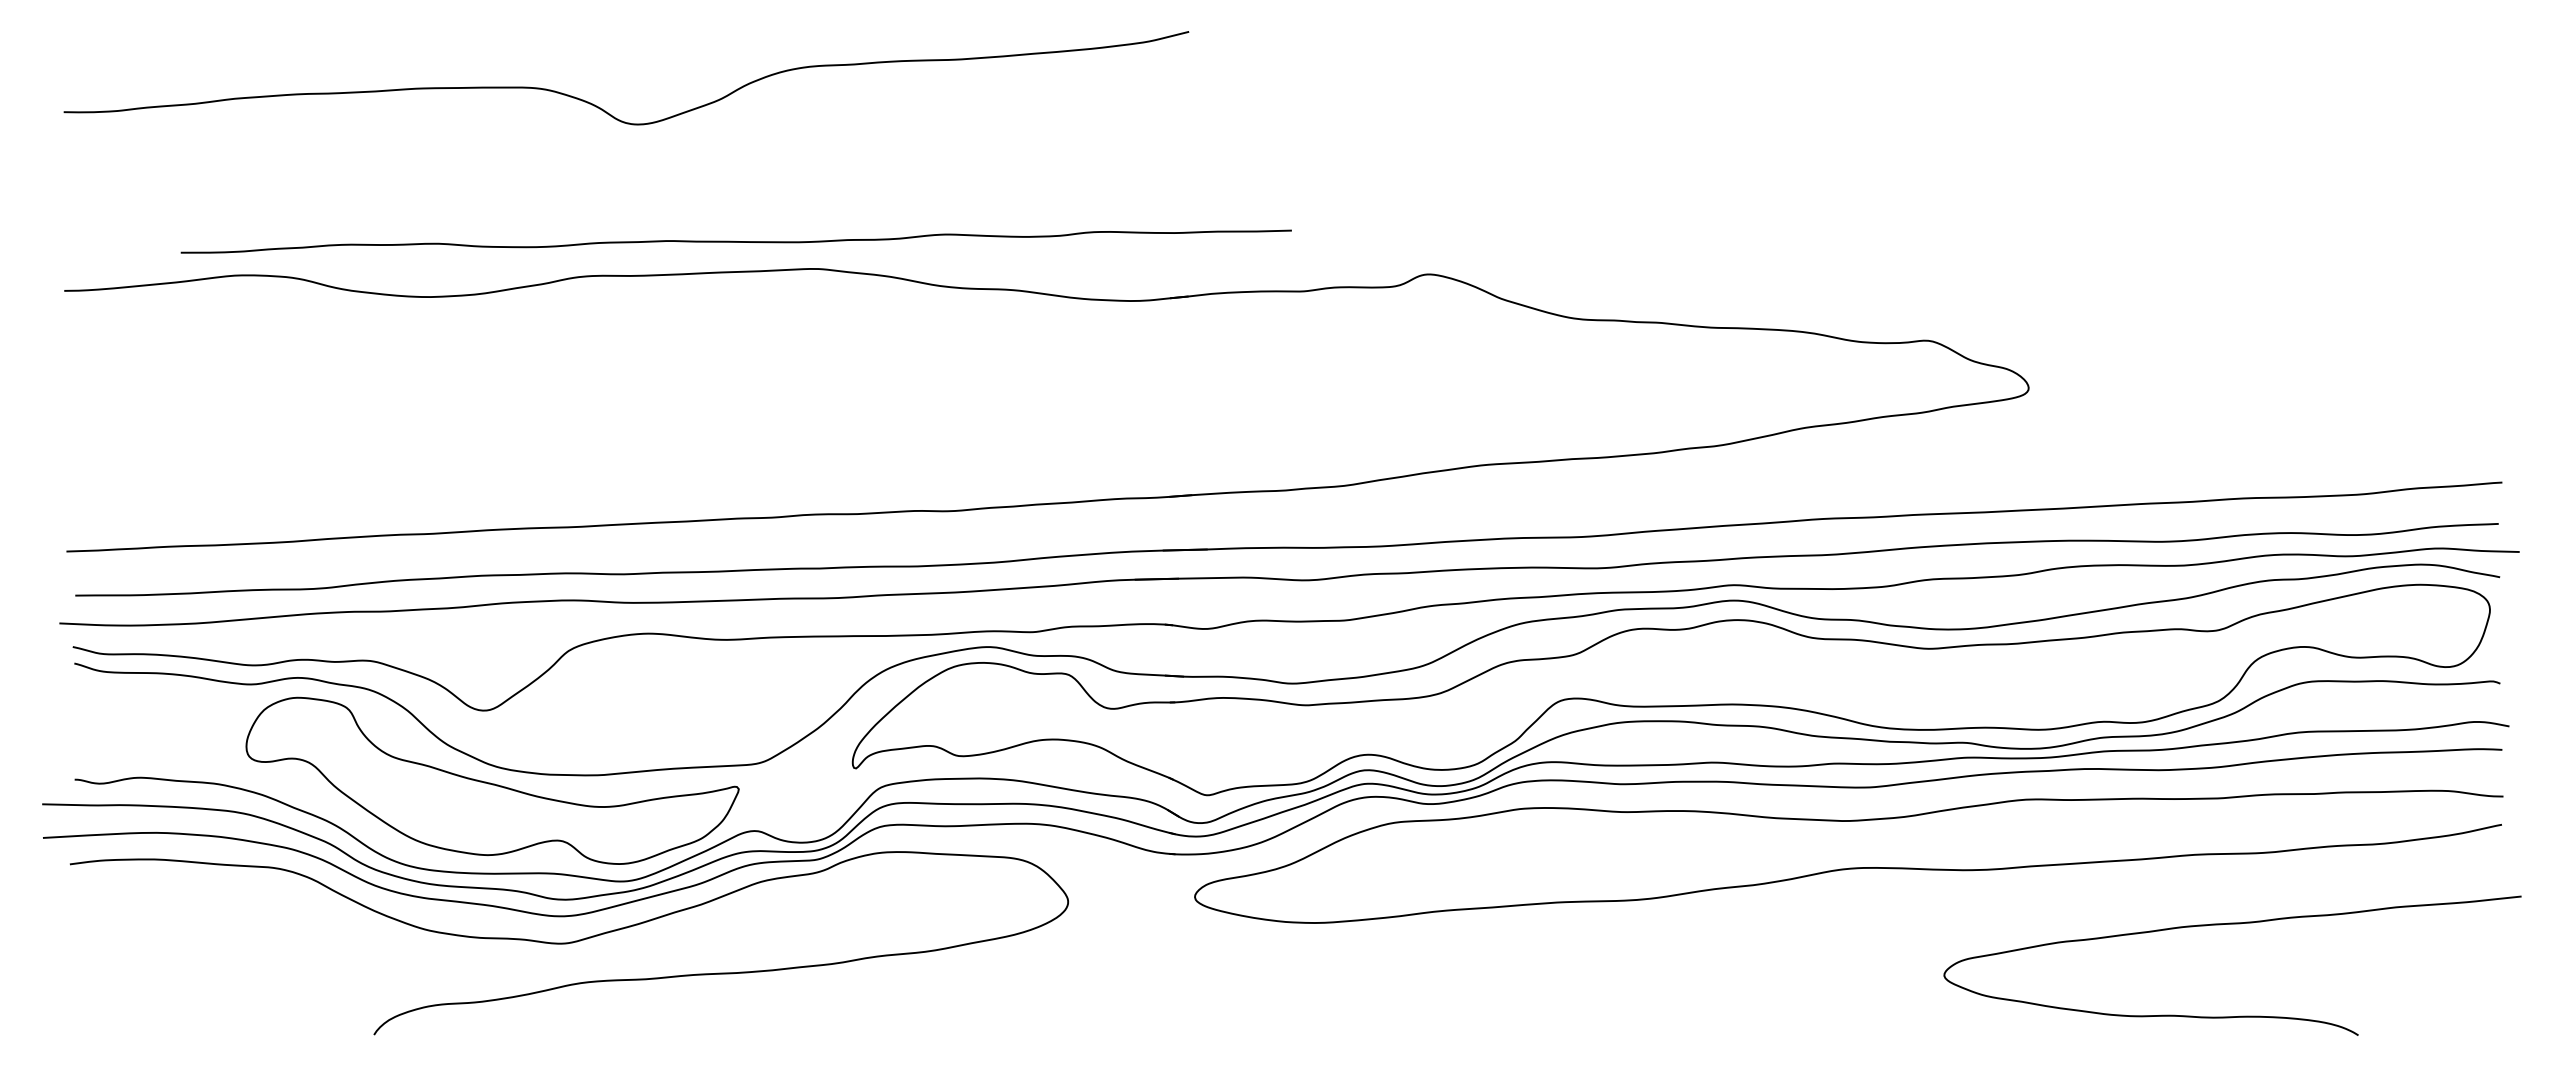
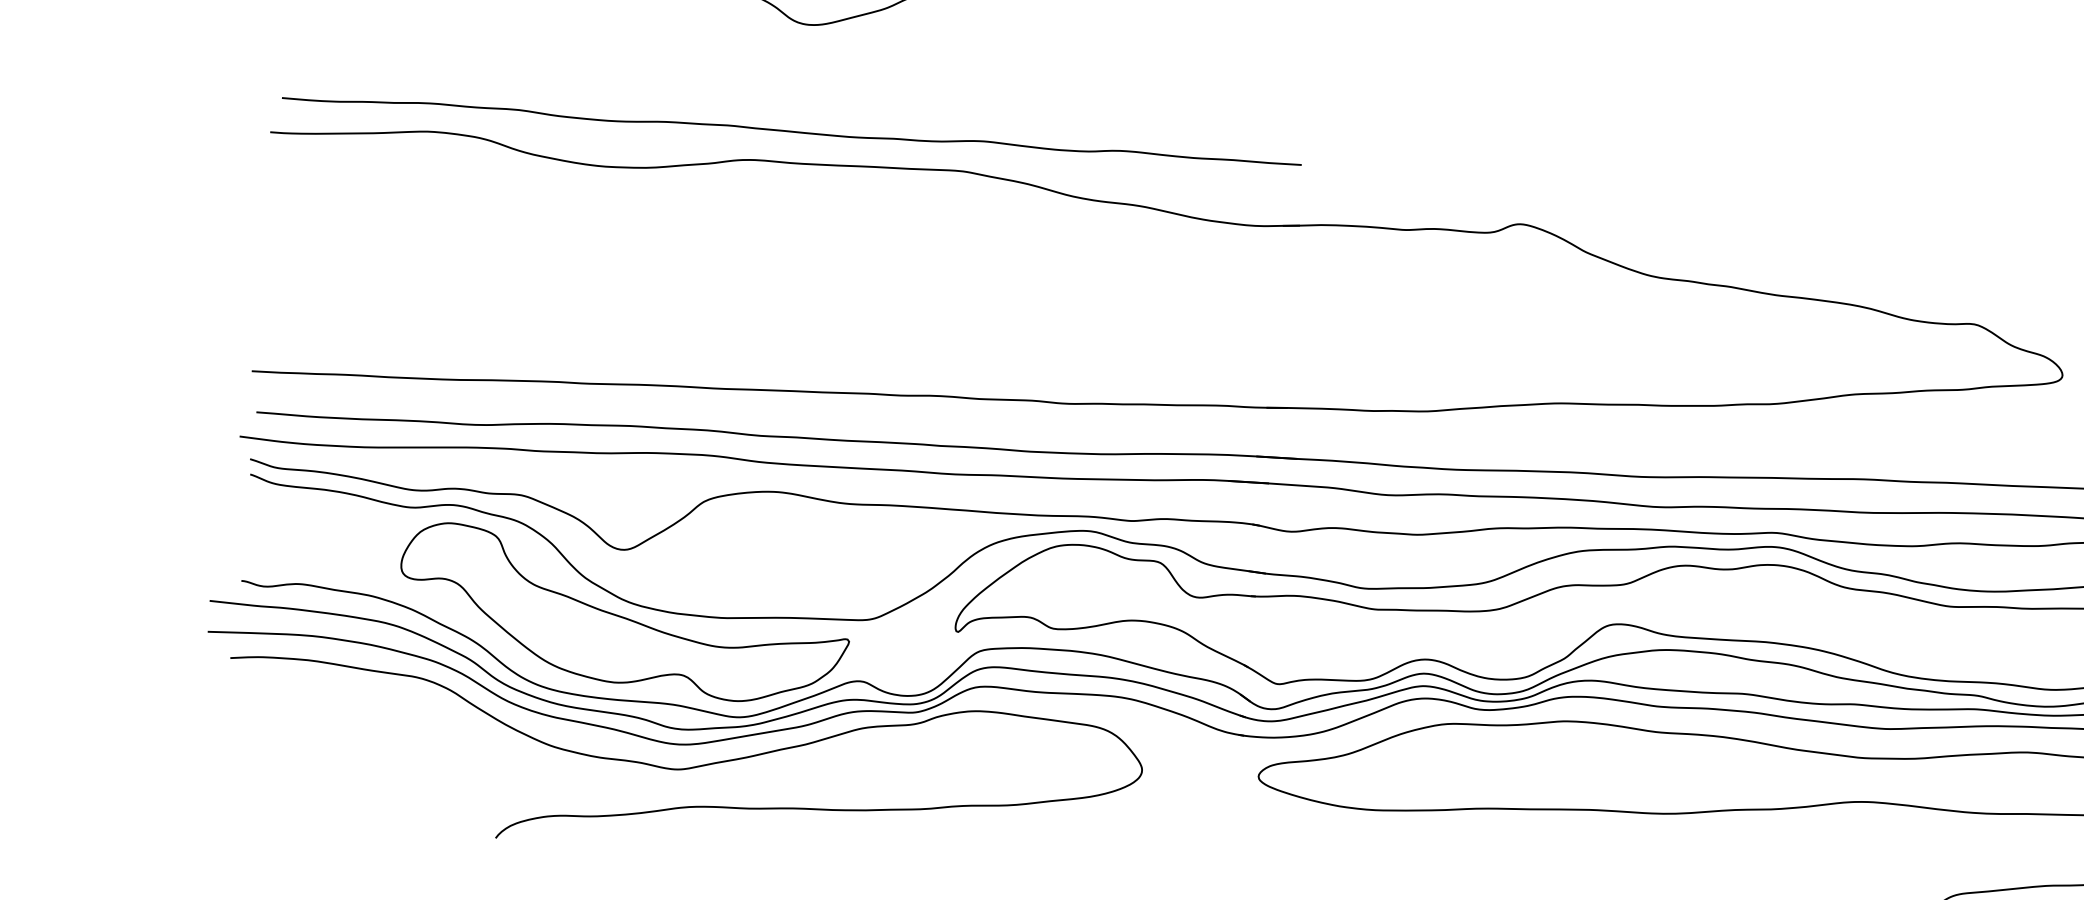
curve: (735, 241) -> (791, 131), moved

